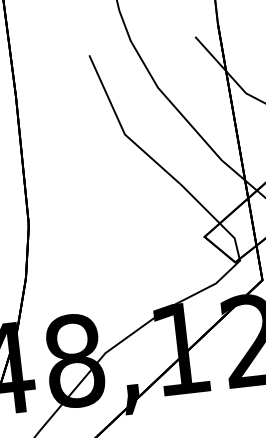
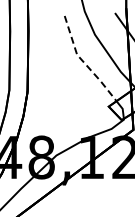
line: (142, 149) -> (84, 62), solid -> dashed

